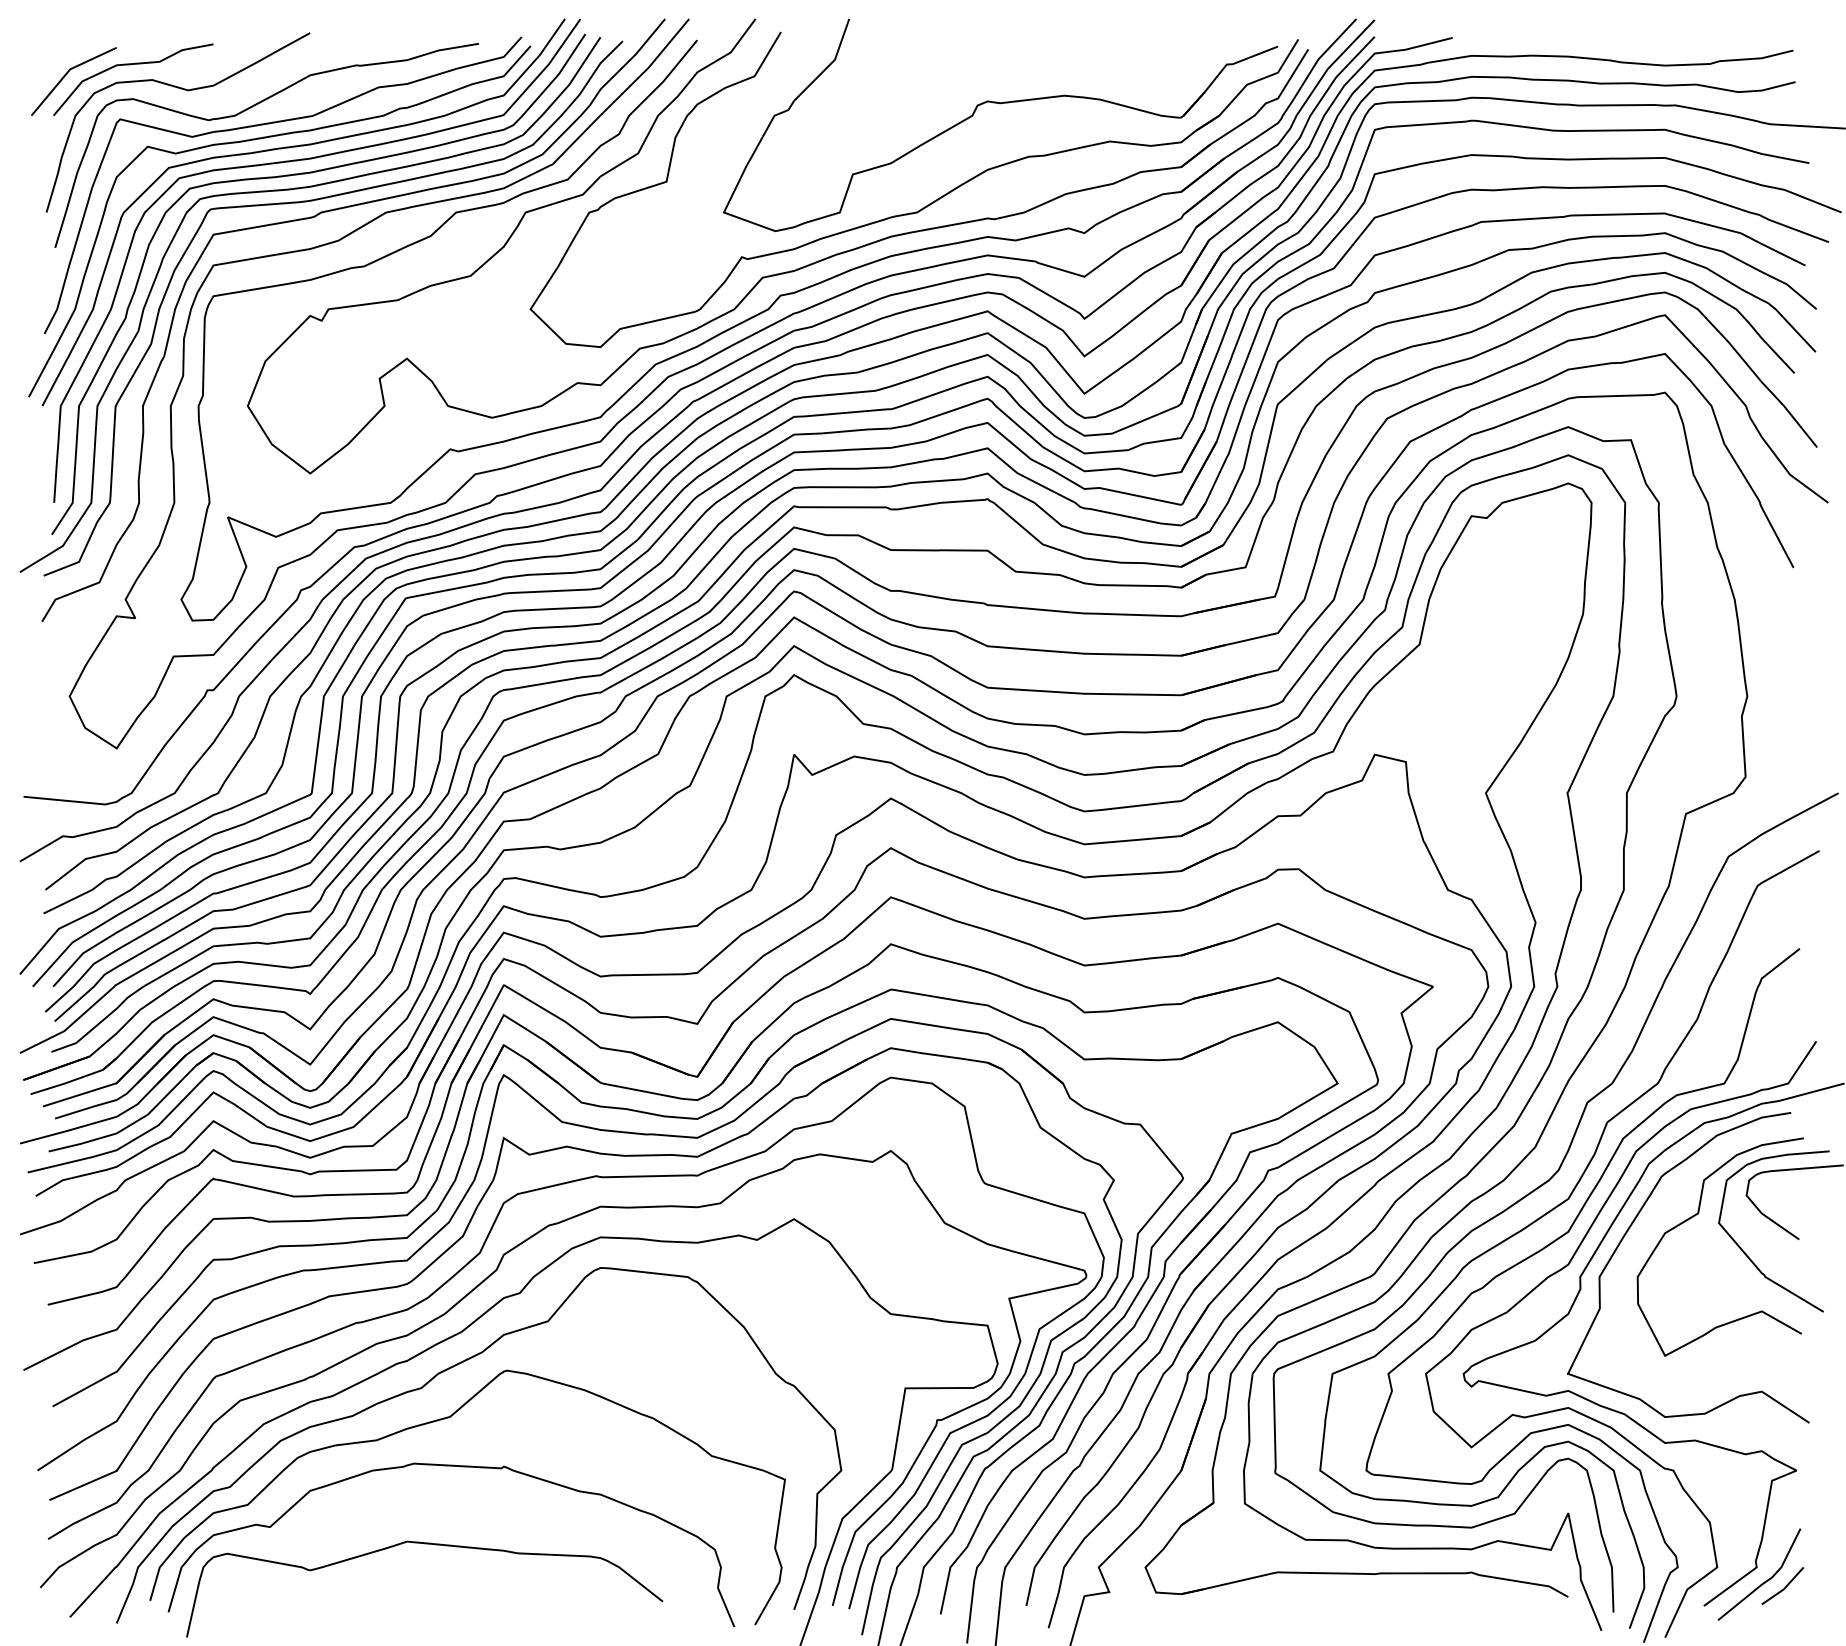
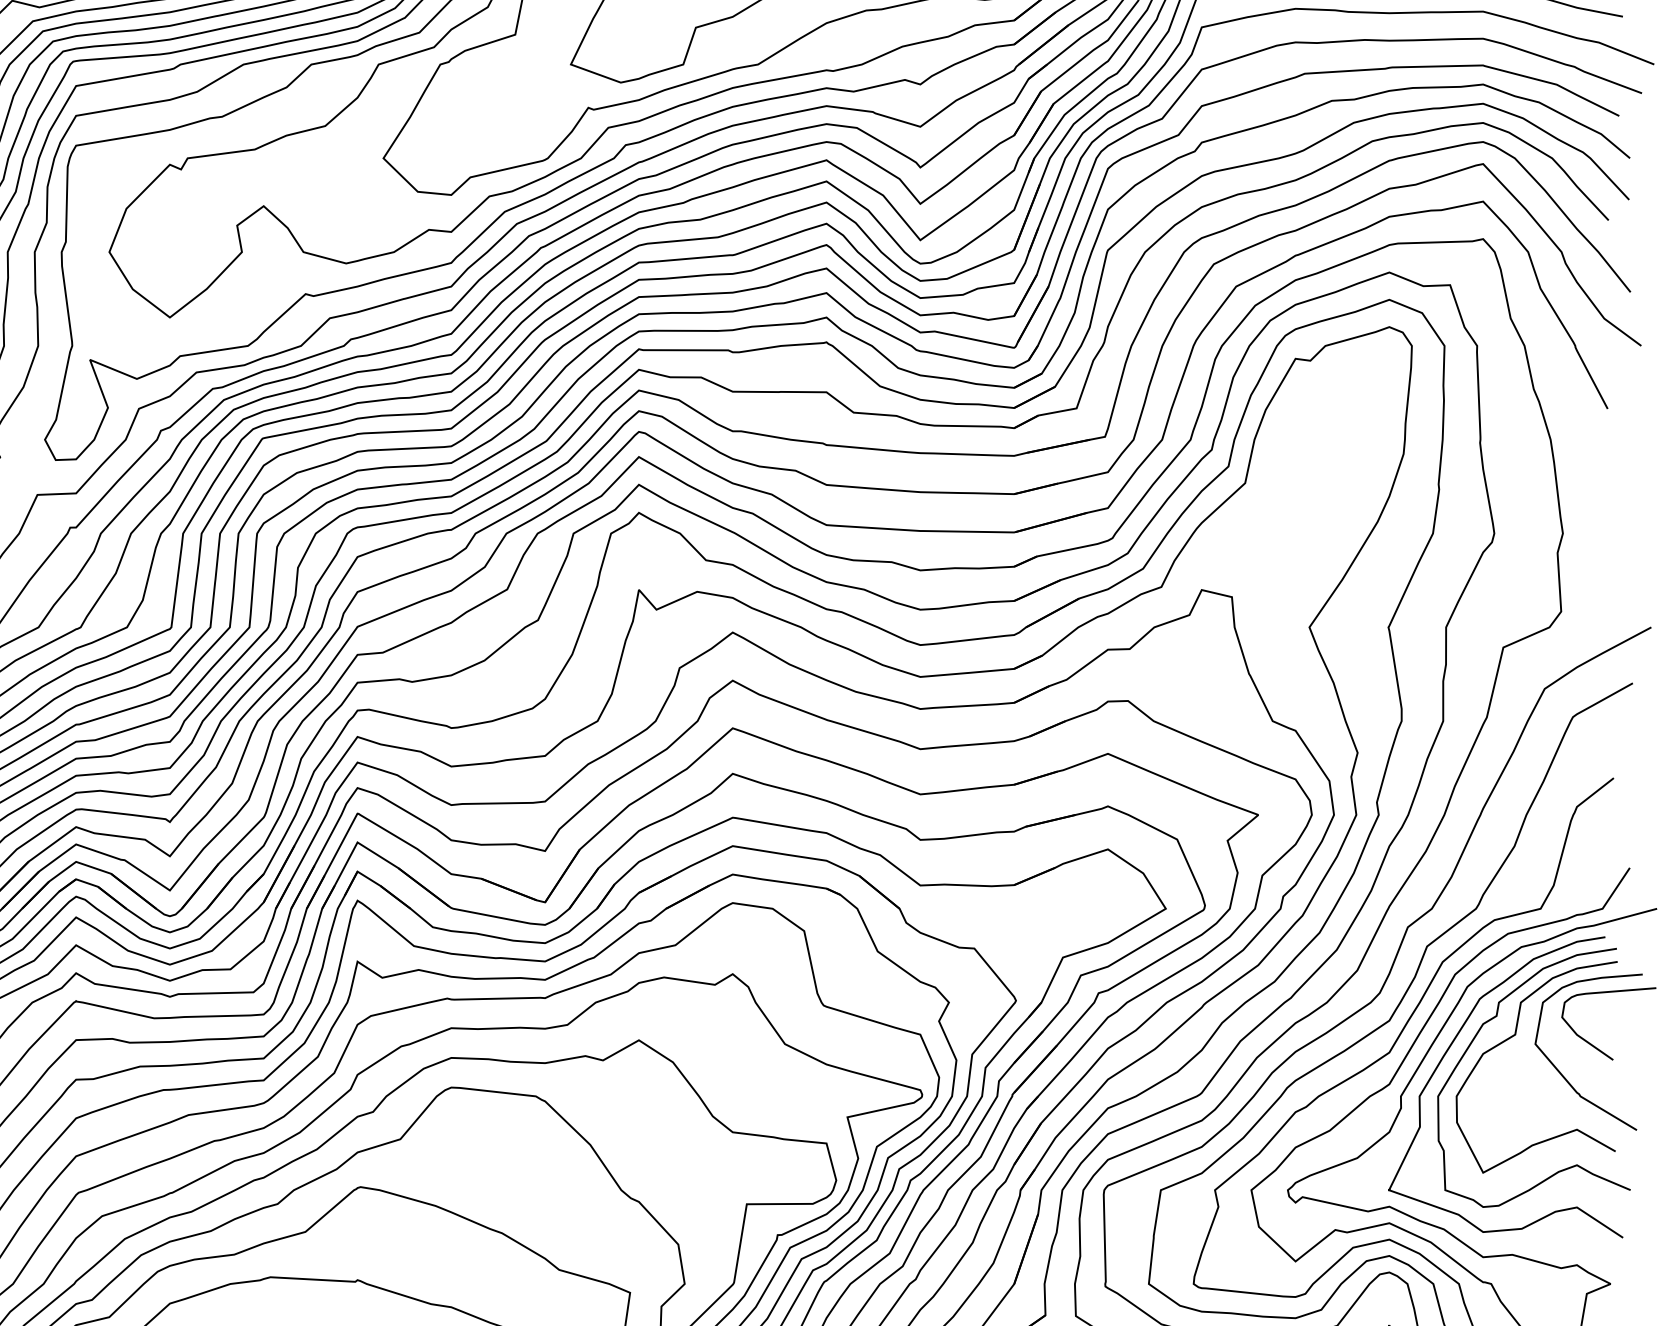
curve: (1656, 1218) -> (1474, 1039), added

